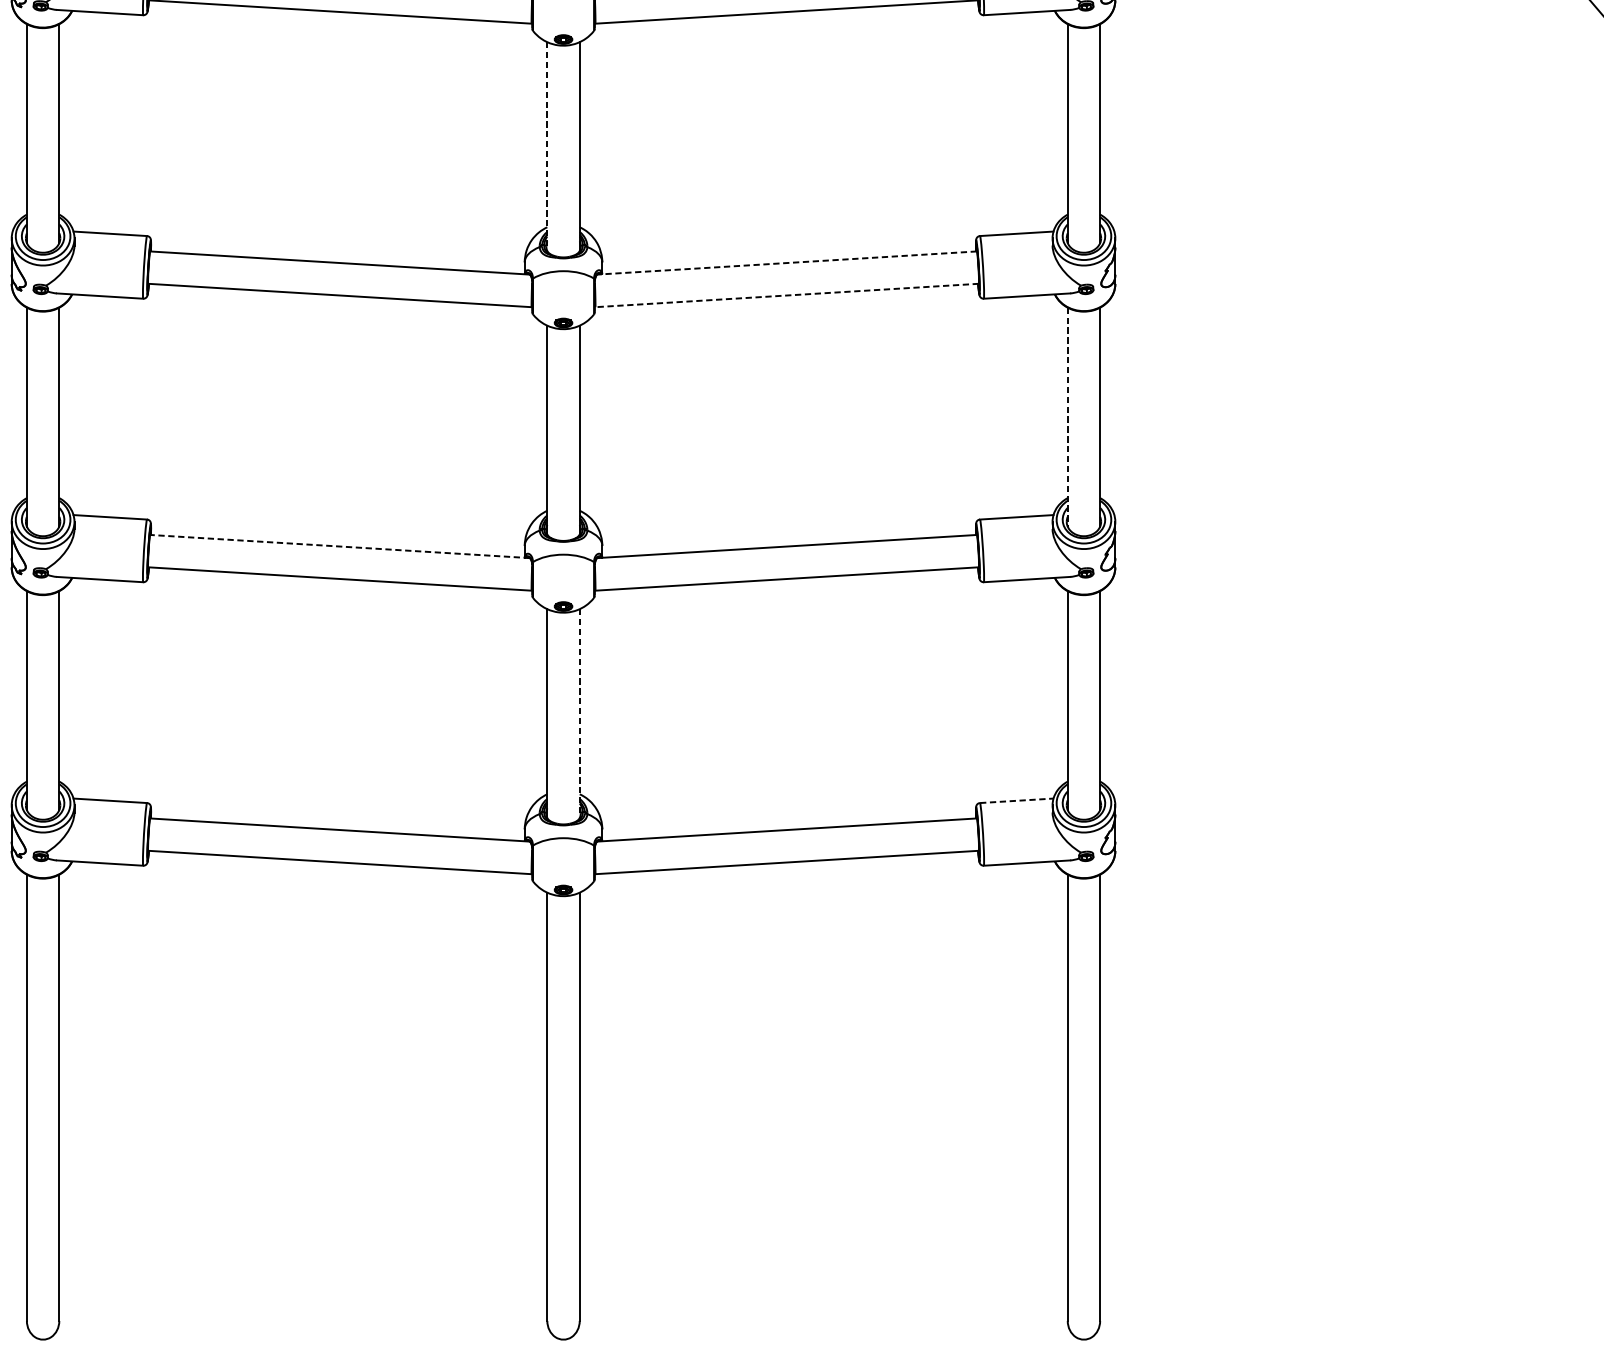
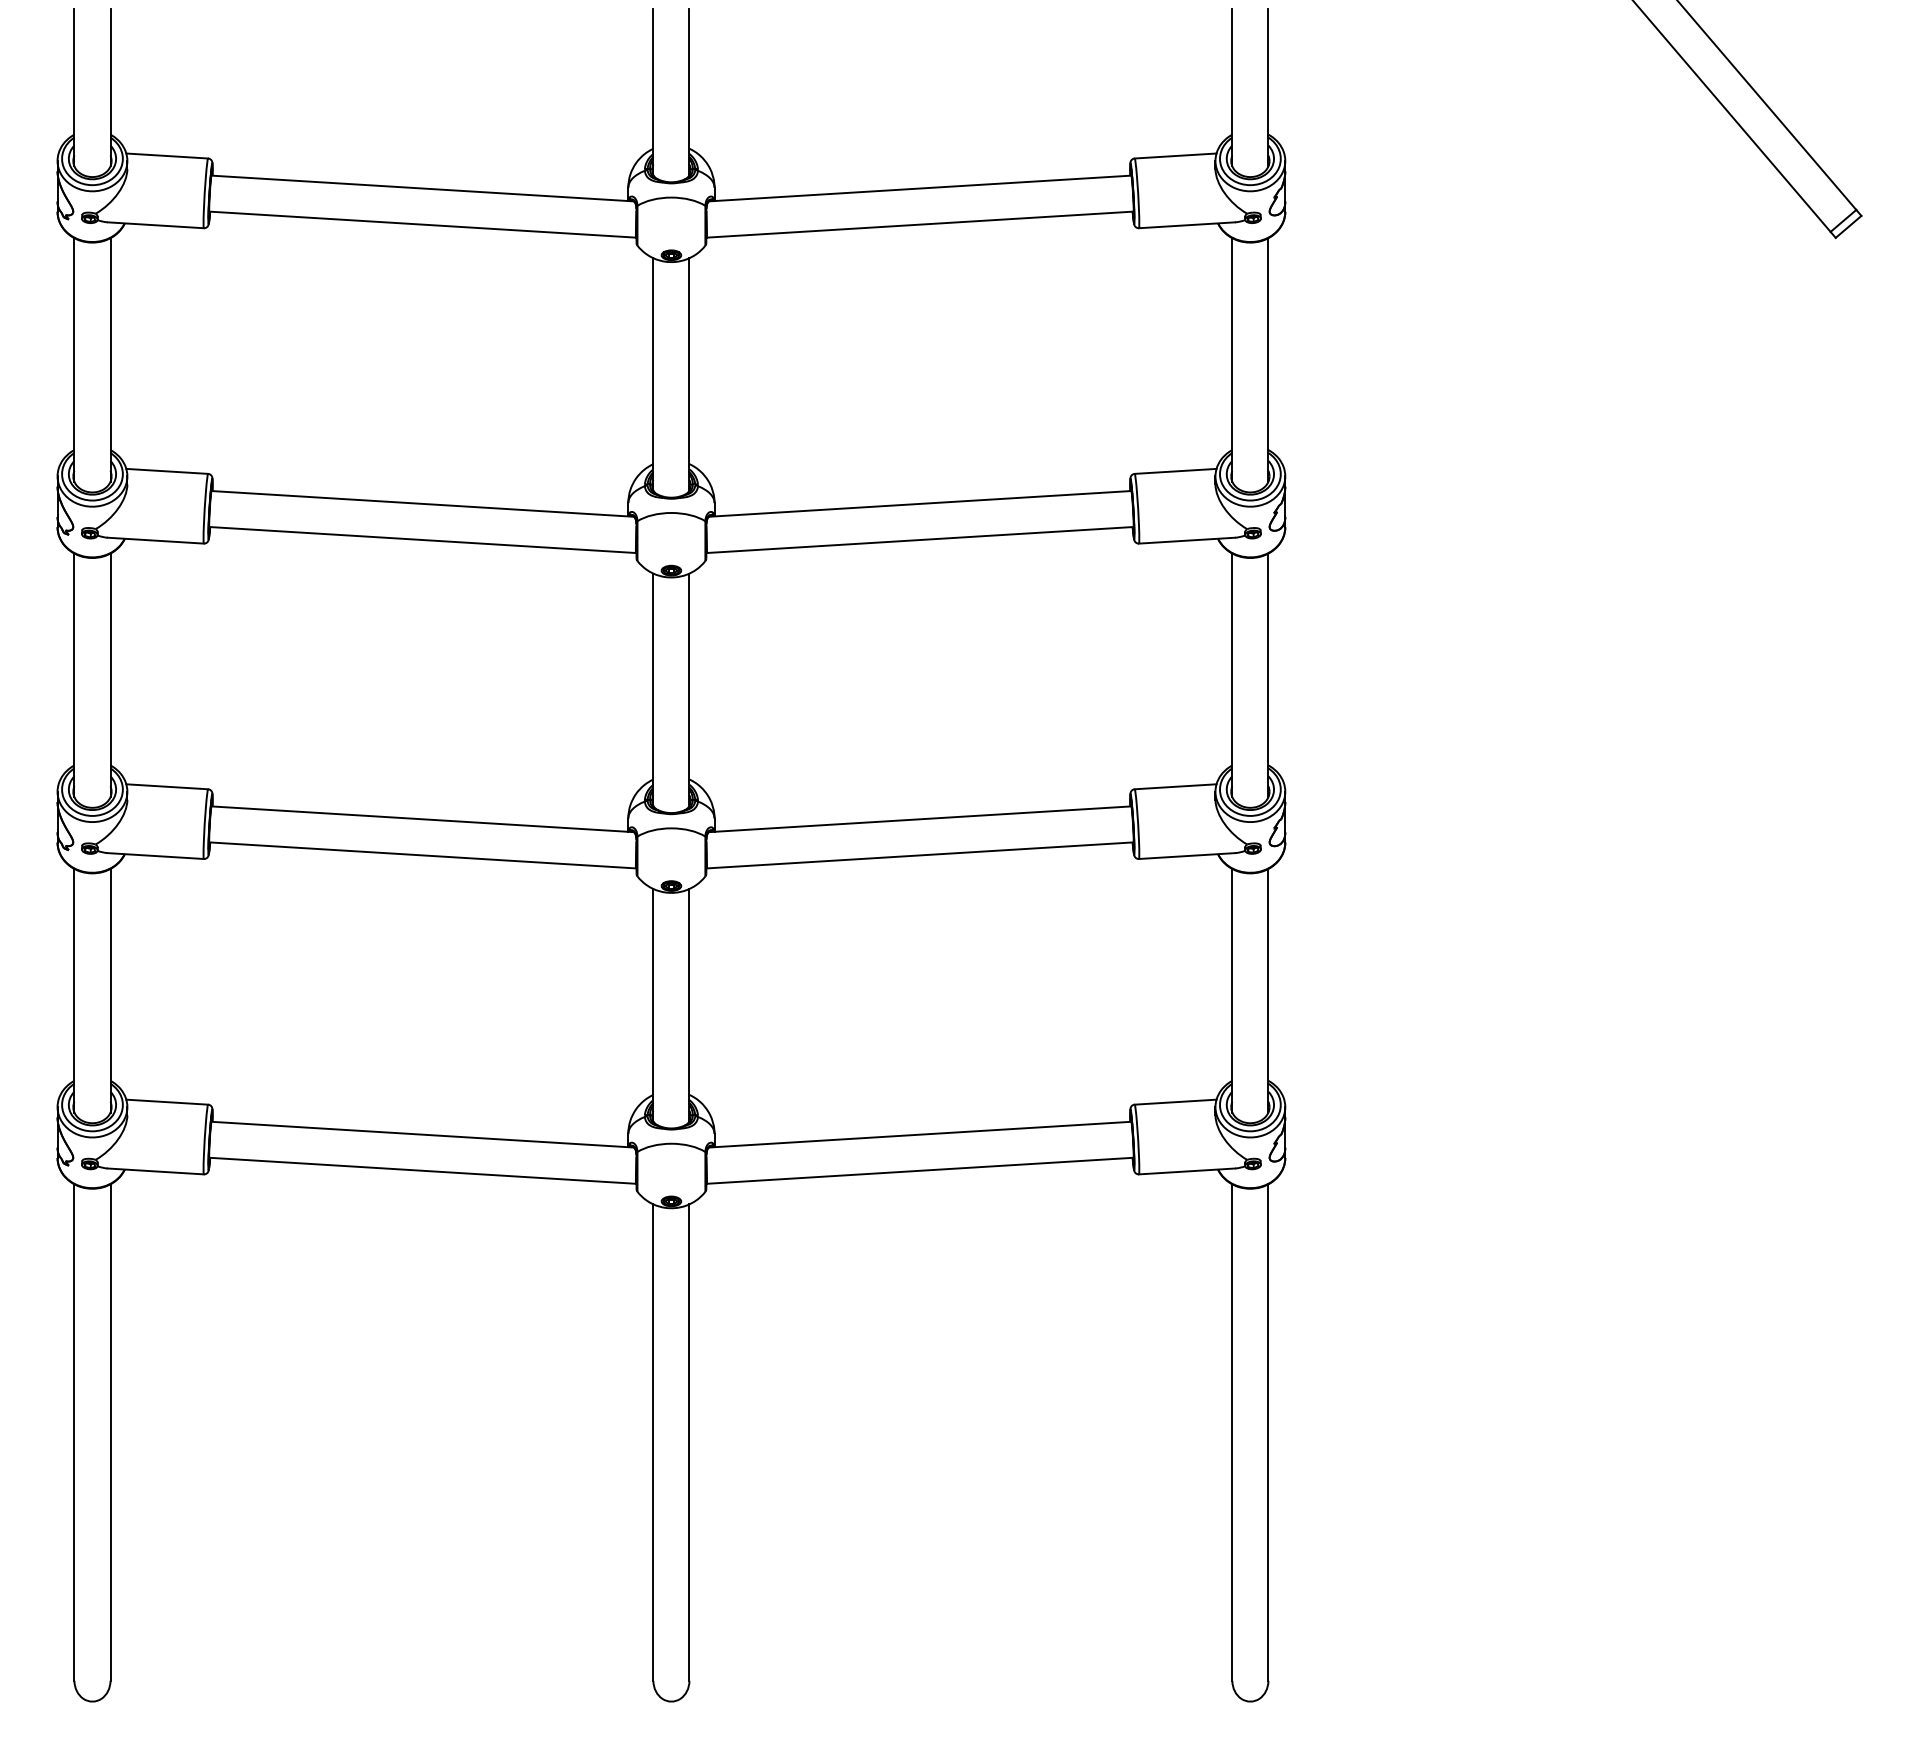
line: (547, 146) -> (653, 374), dashed -> solid
line: (787, 262) -> (920, 503), dashed -> solid
line: (787, 295) -> (920, 540), dashed -> solid
line: (1067, 417) -> (1232, 675), dashed -> solid
line: (339, 546) -> (422, 819), dashed -> solid
line: (579, 713) -> (689, 1005), dashed -> solid
line: (1016, 801) -> (1175, 1102), dashed -> solid

